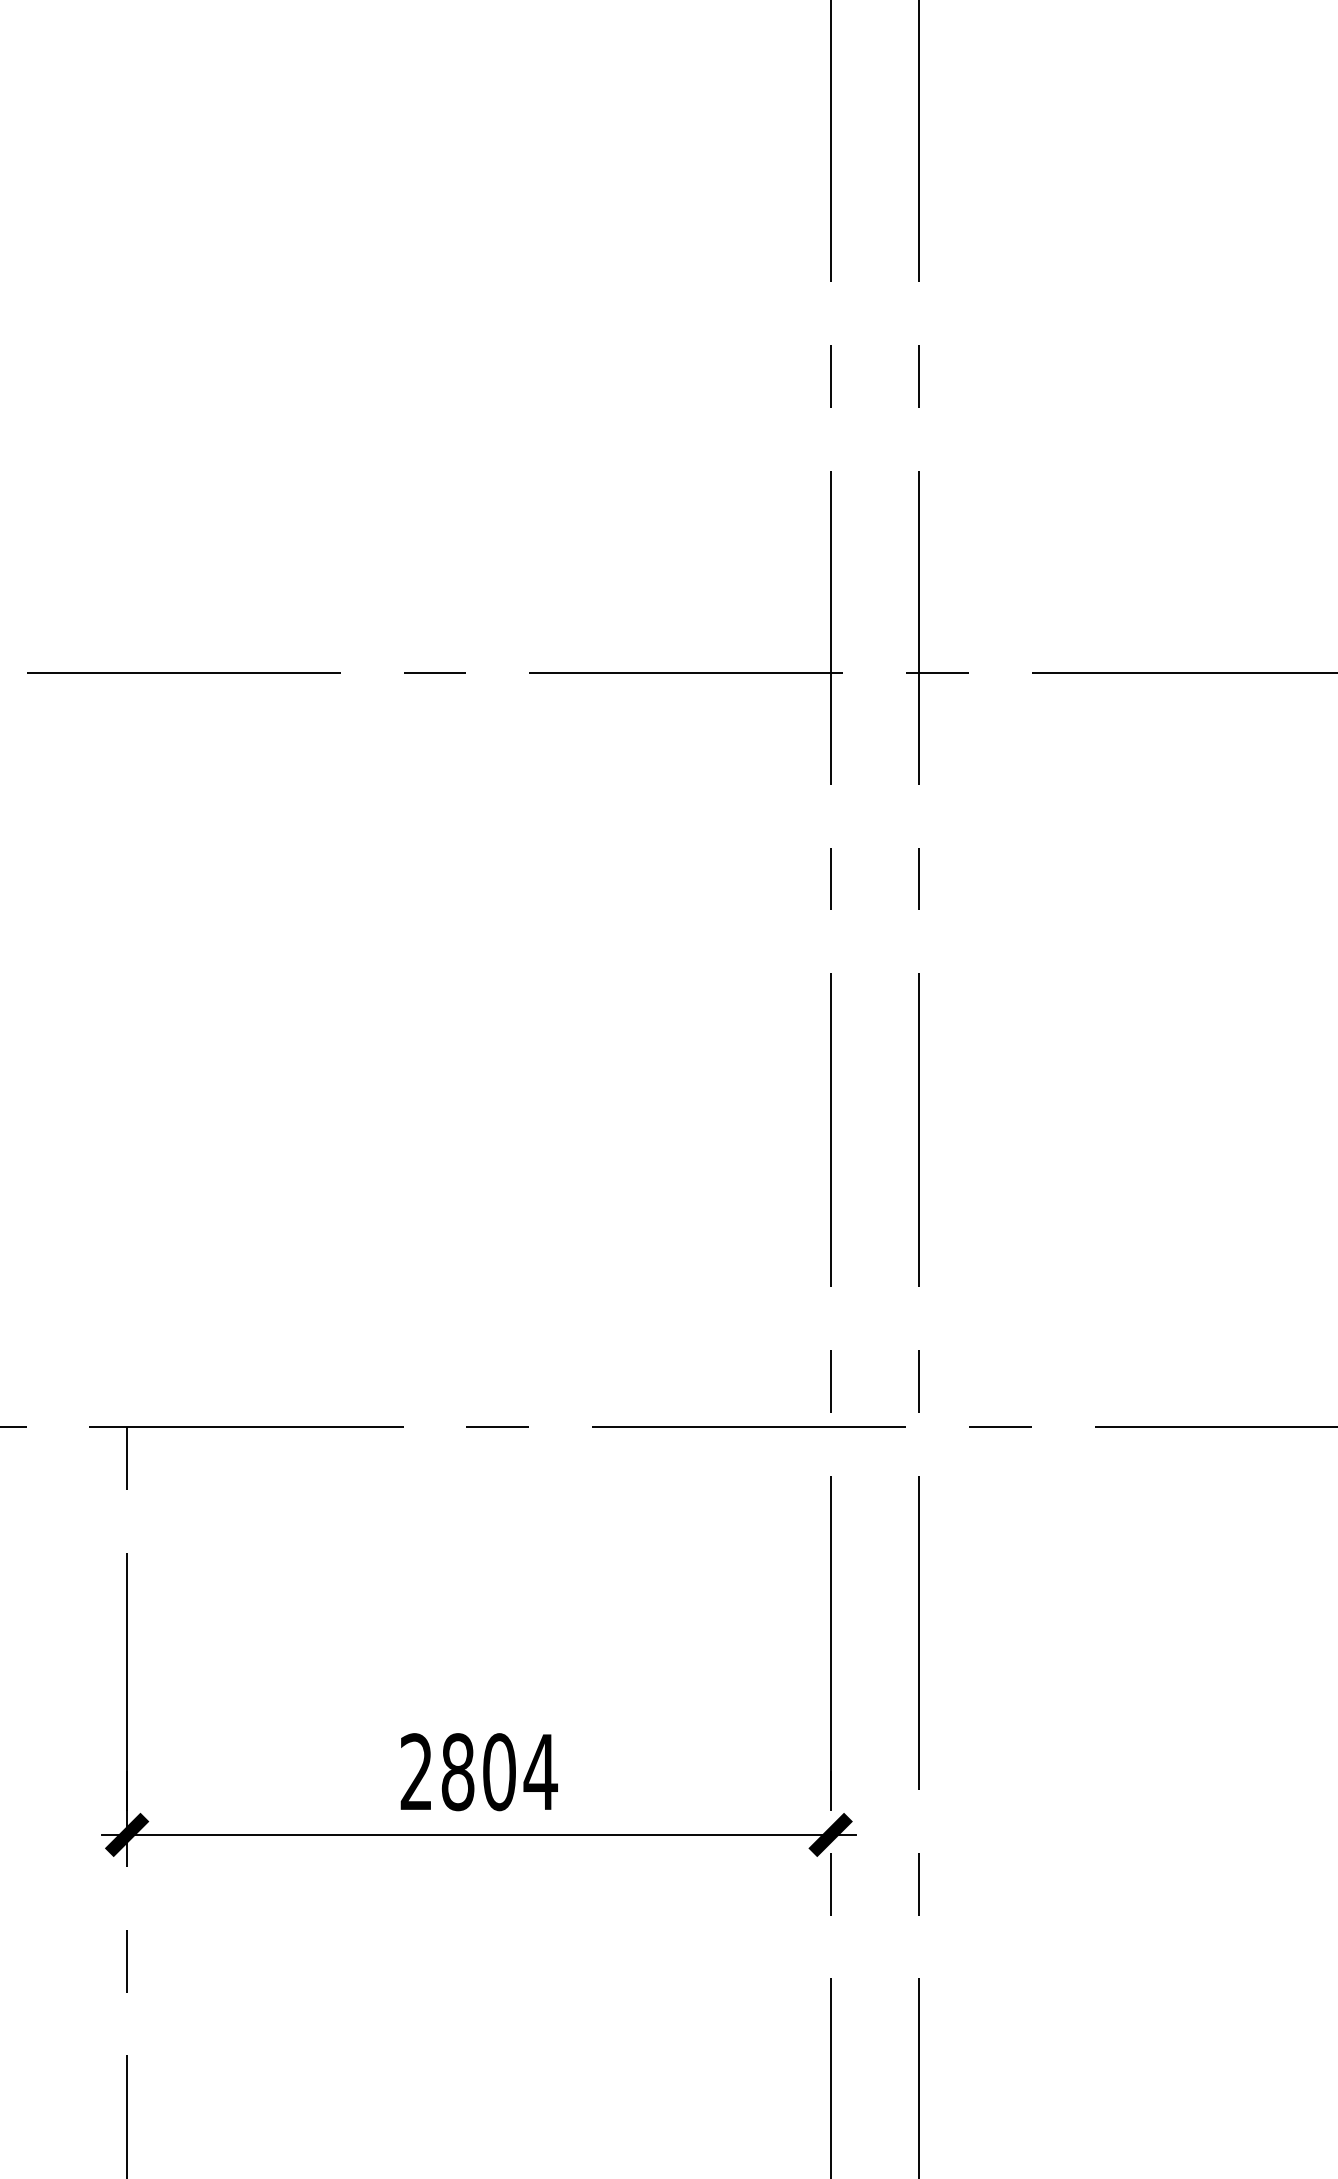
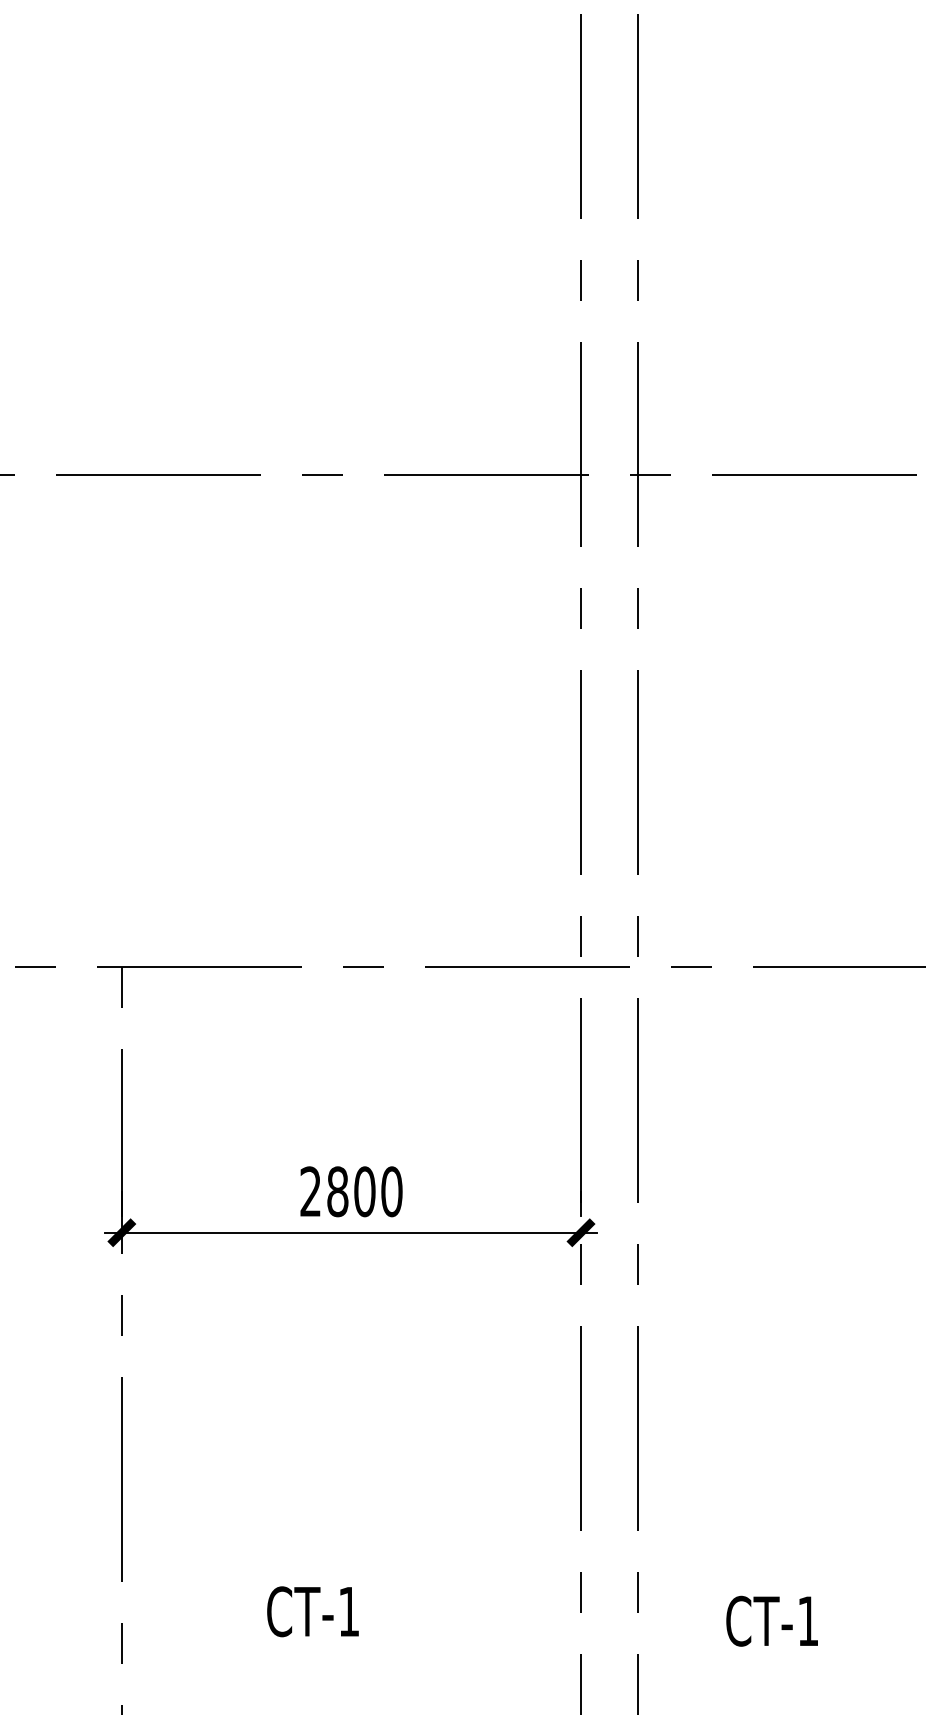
text: (540, 1771) -> (391, 1191), 2804 -> 2800

